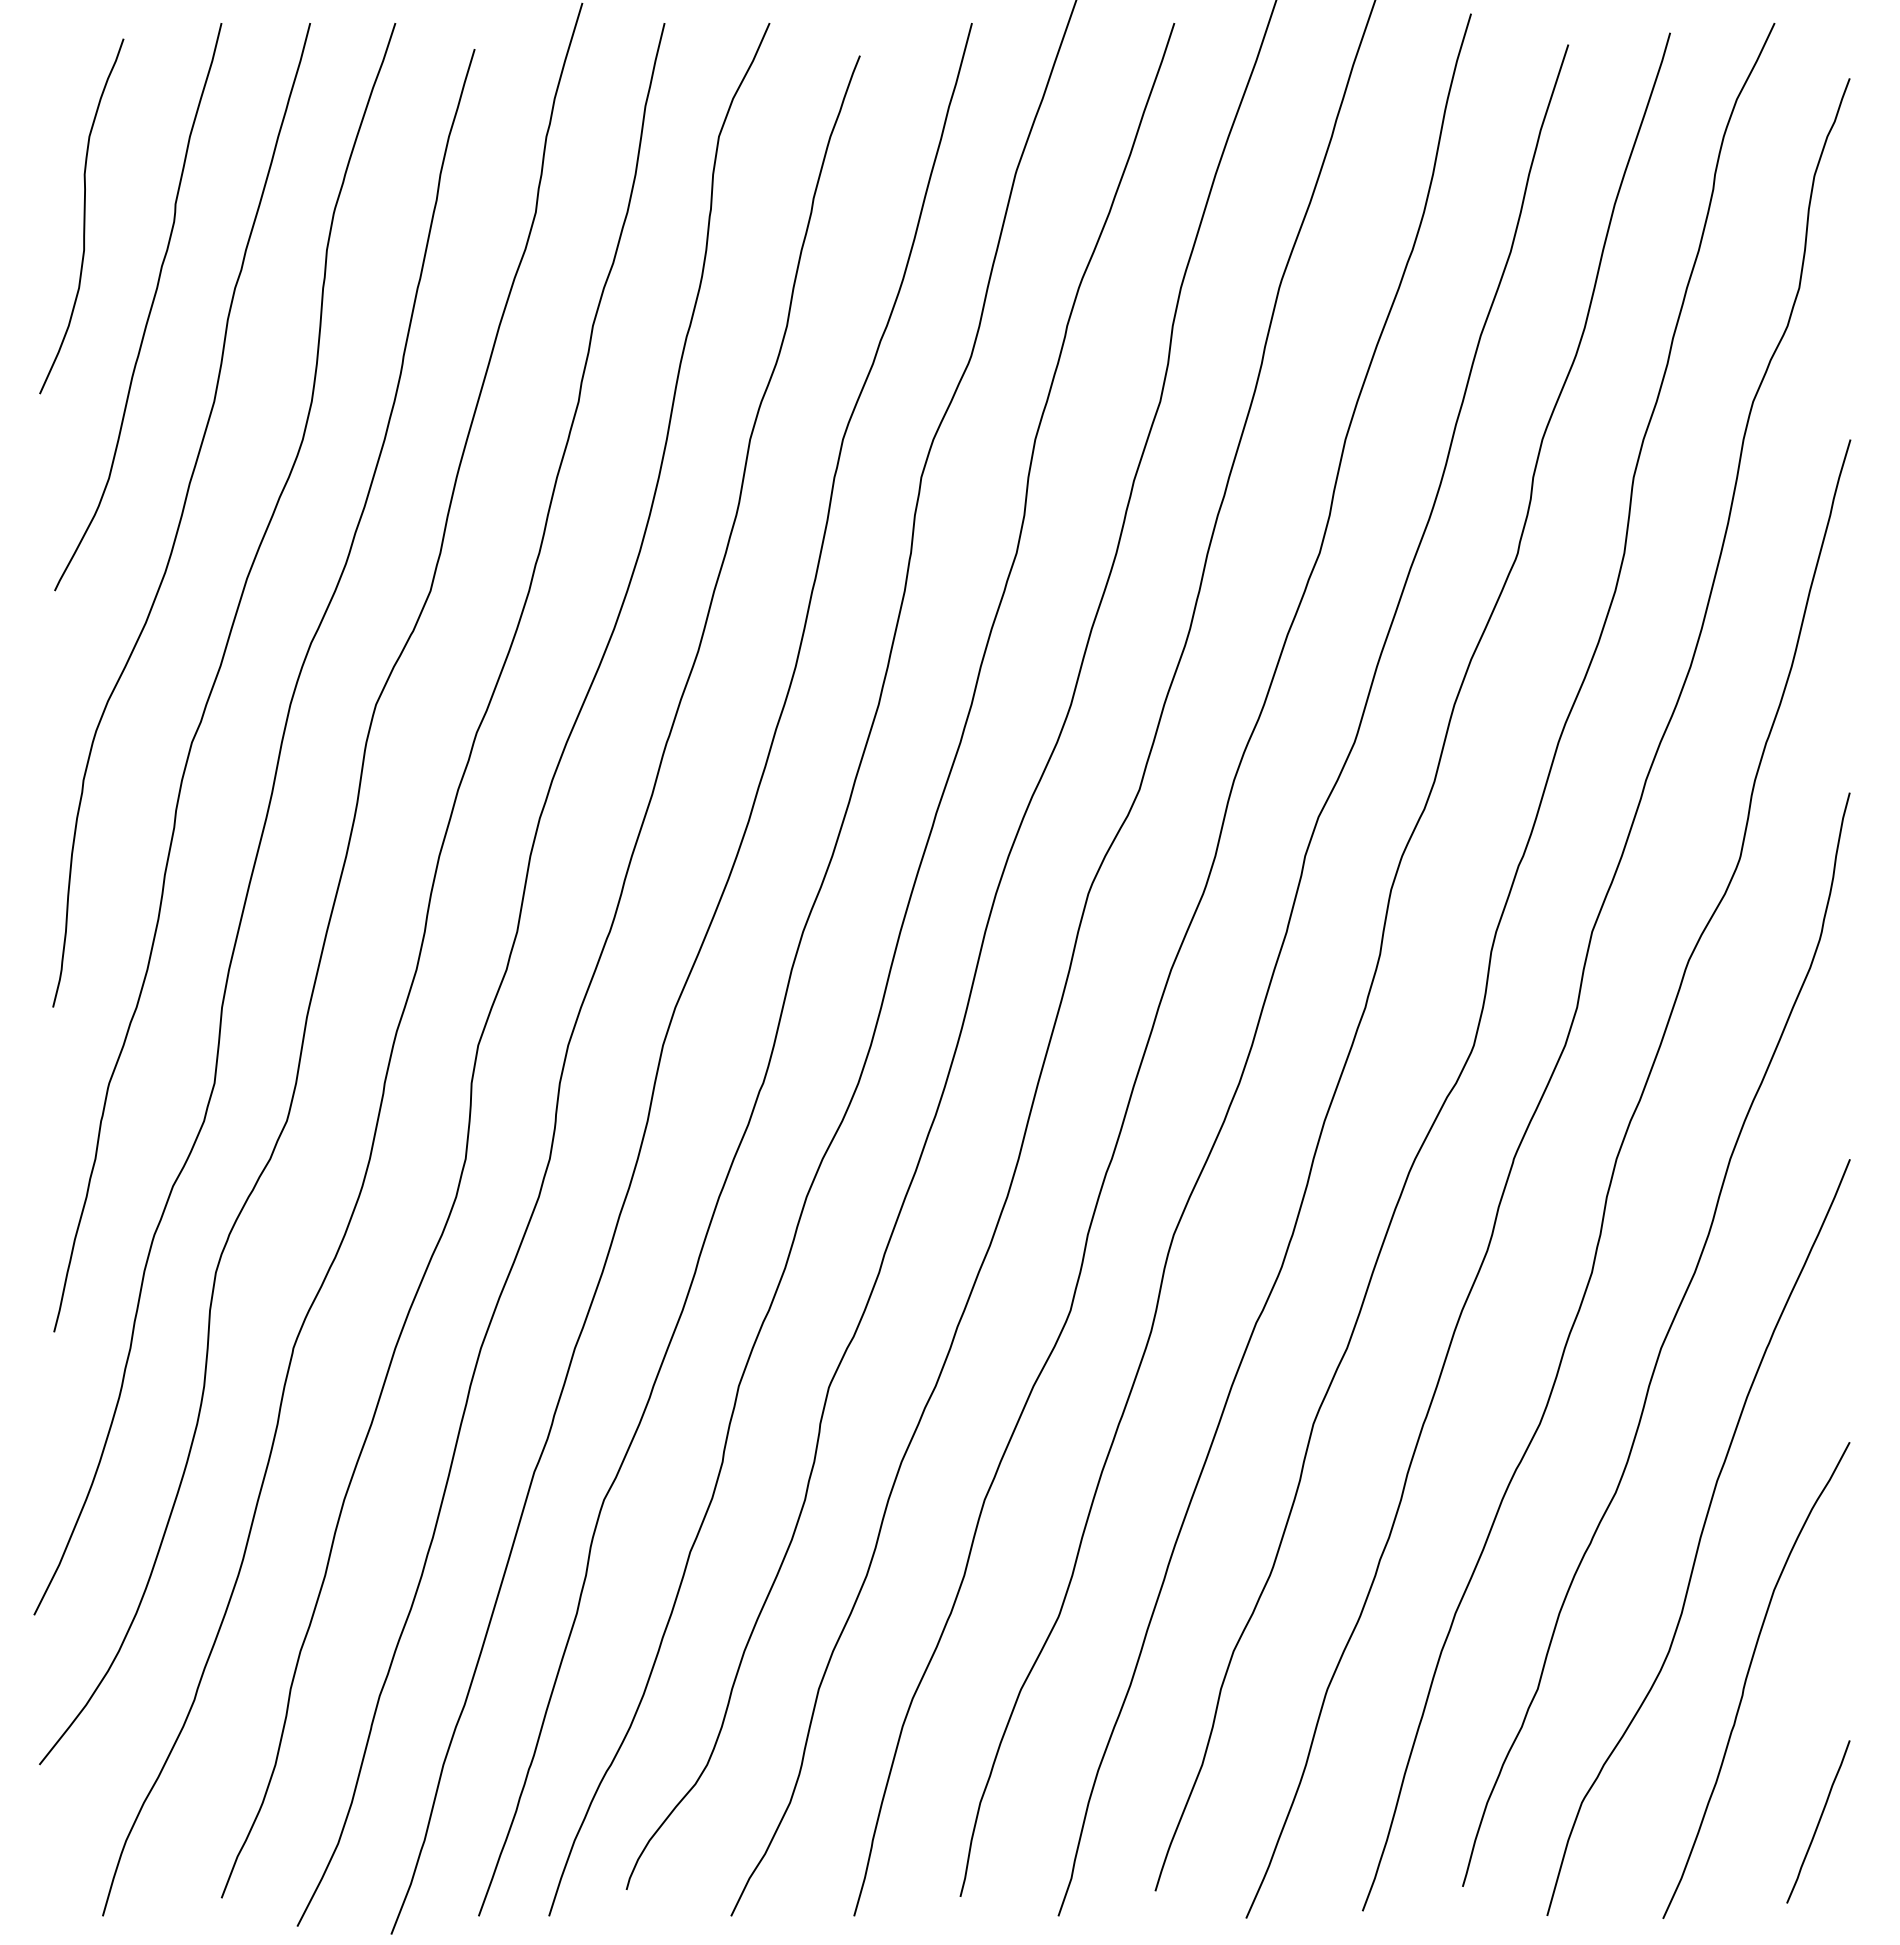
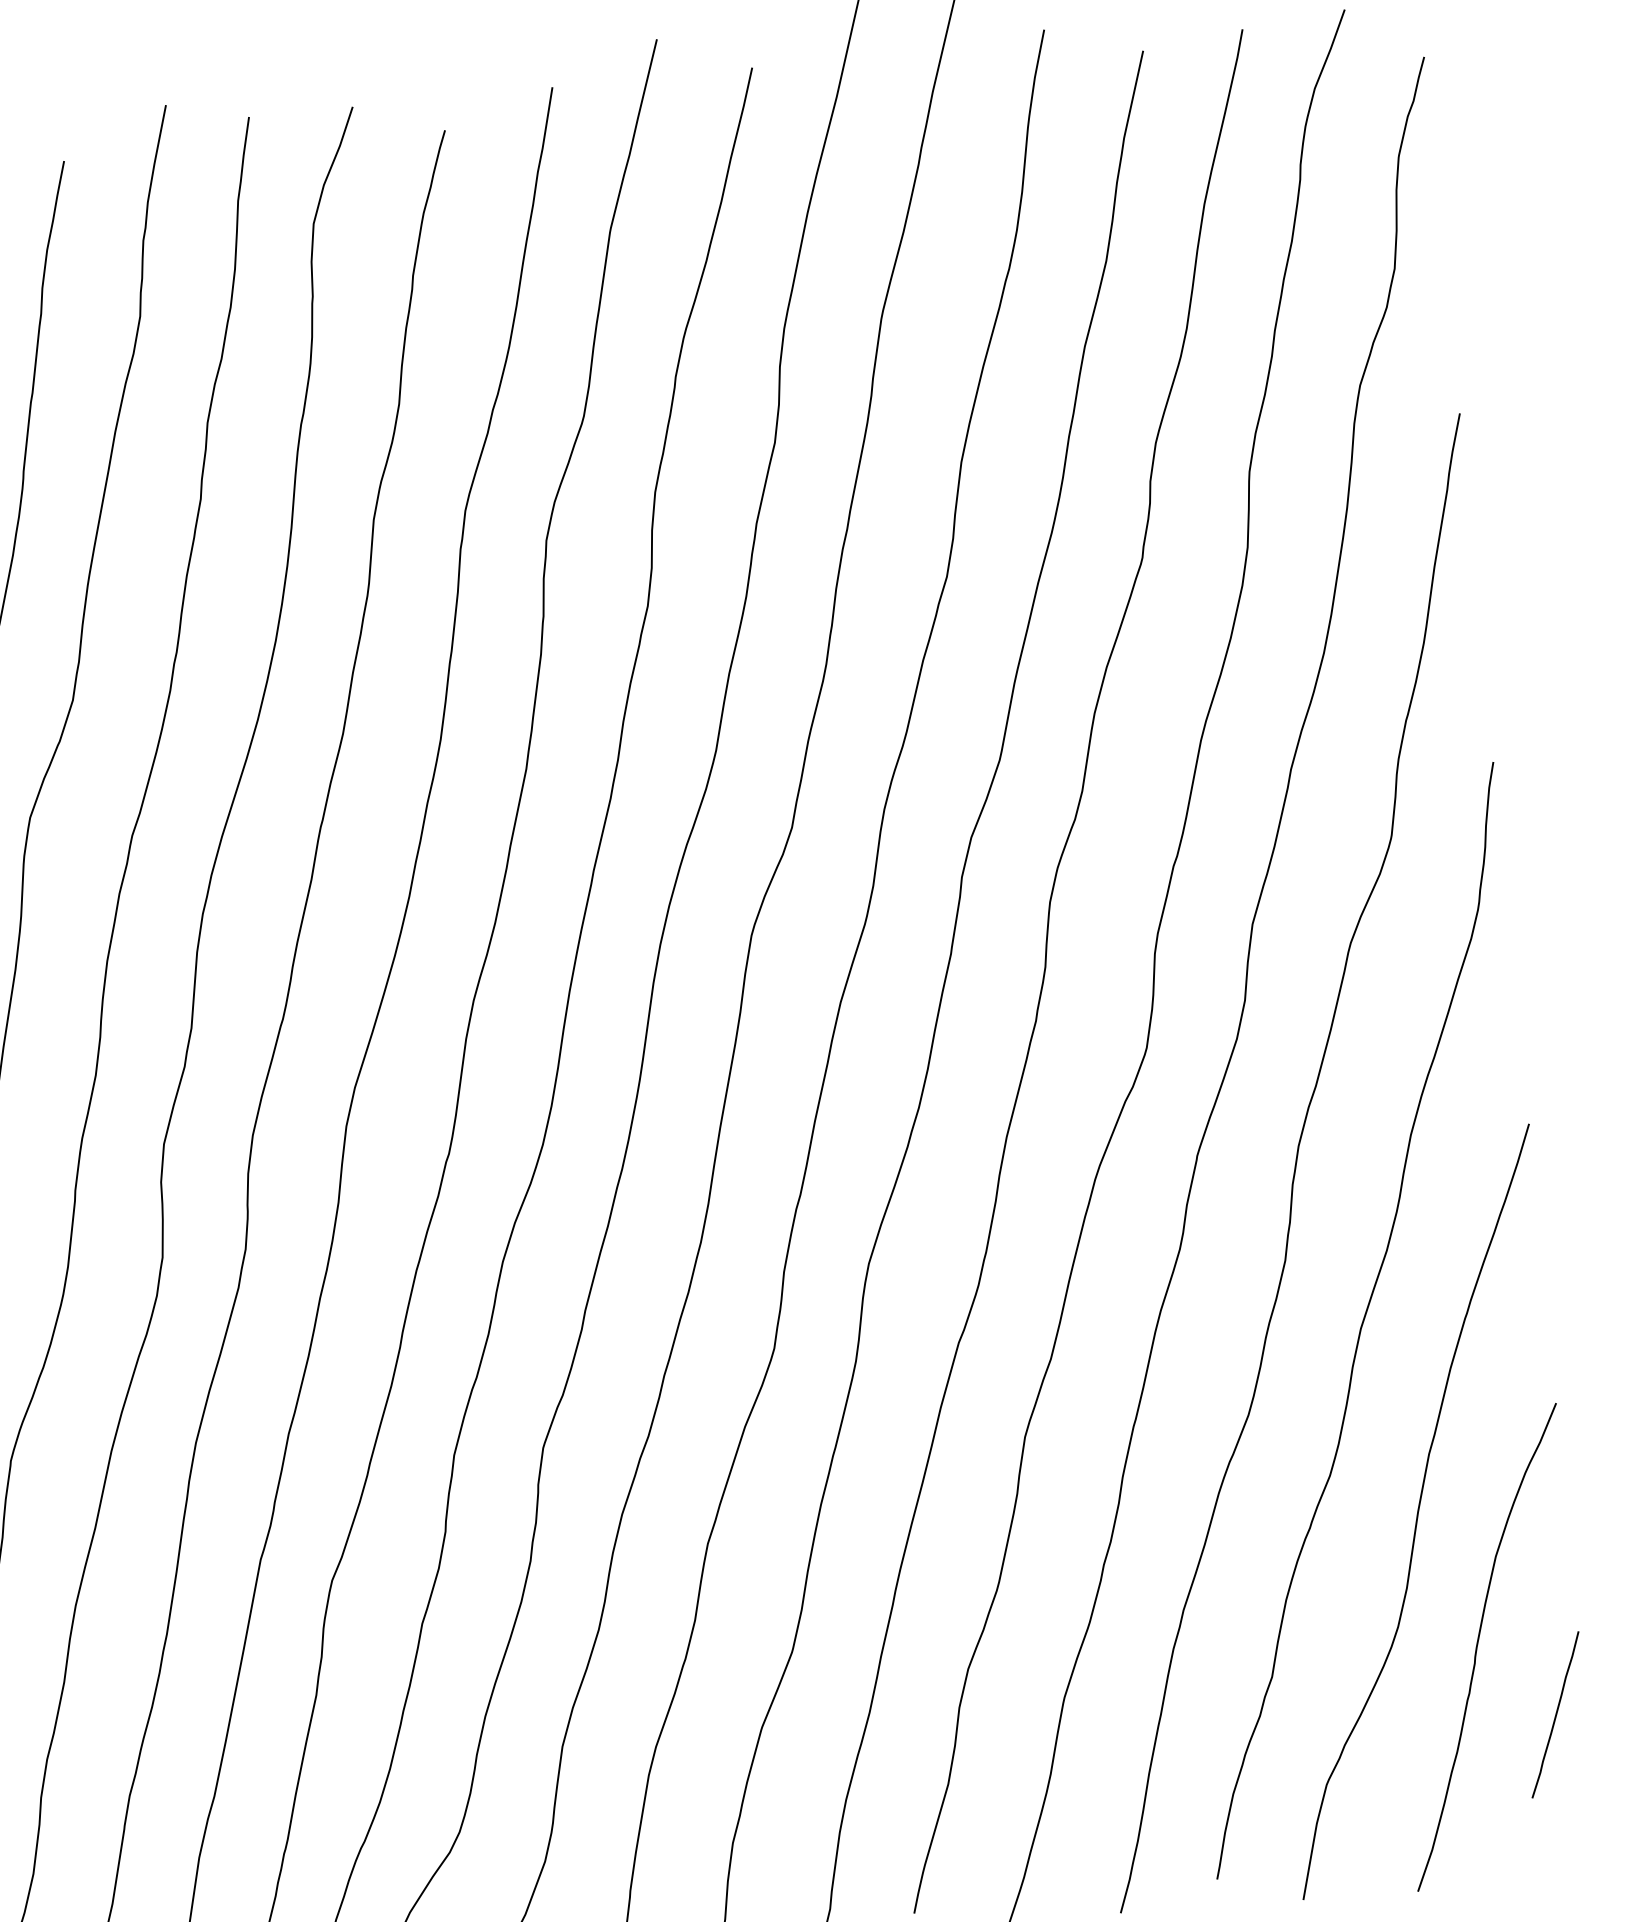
line: (1818, 1821) -> (1555, 1714), moved

